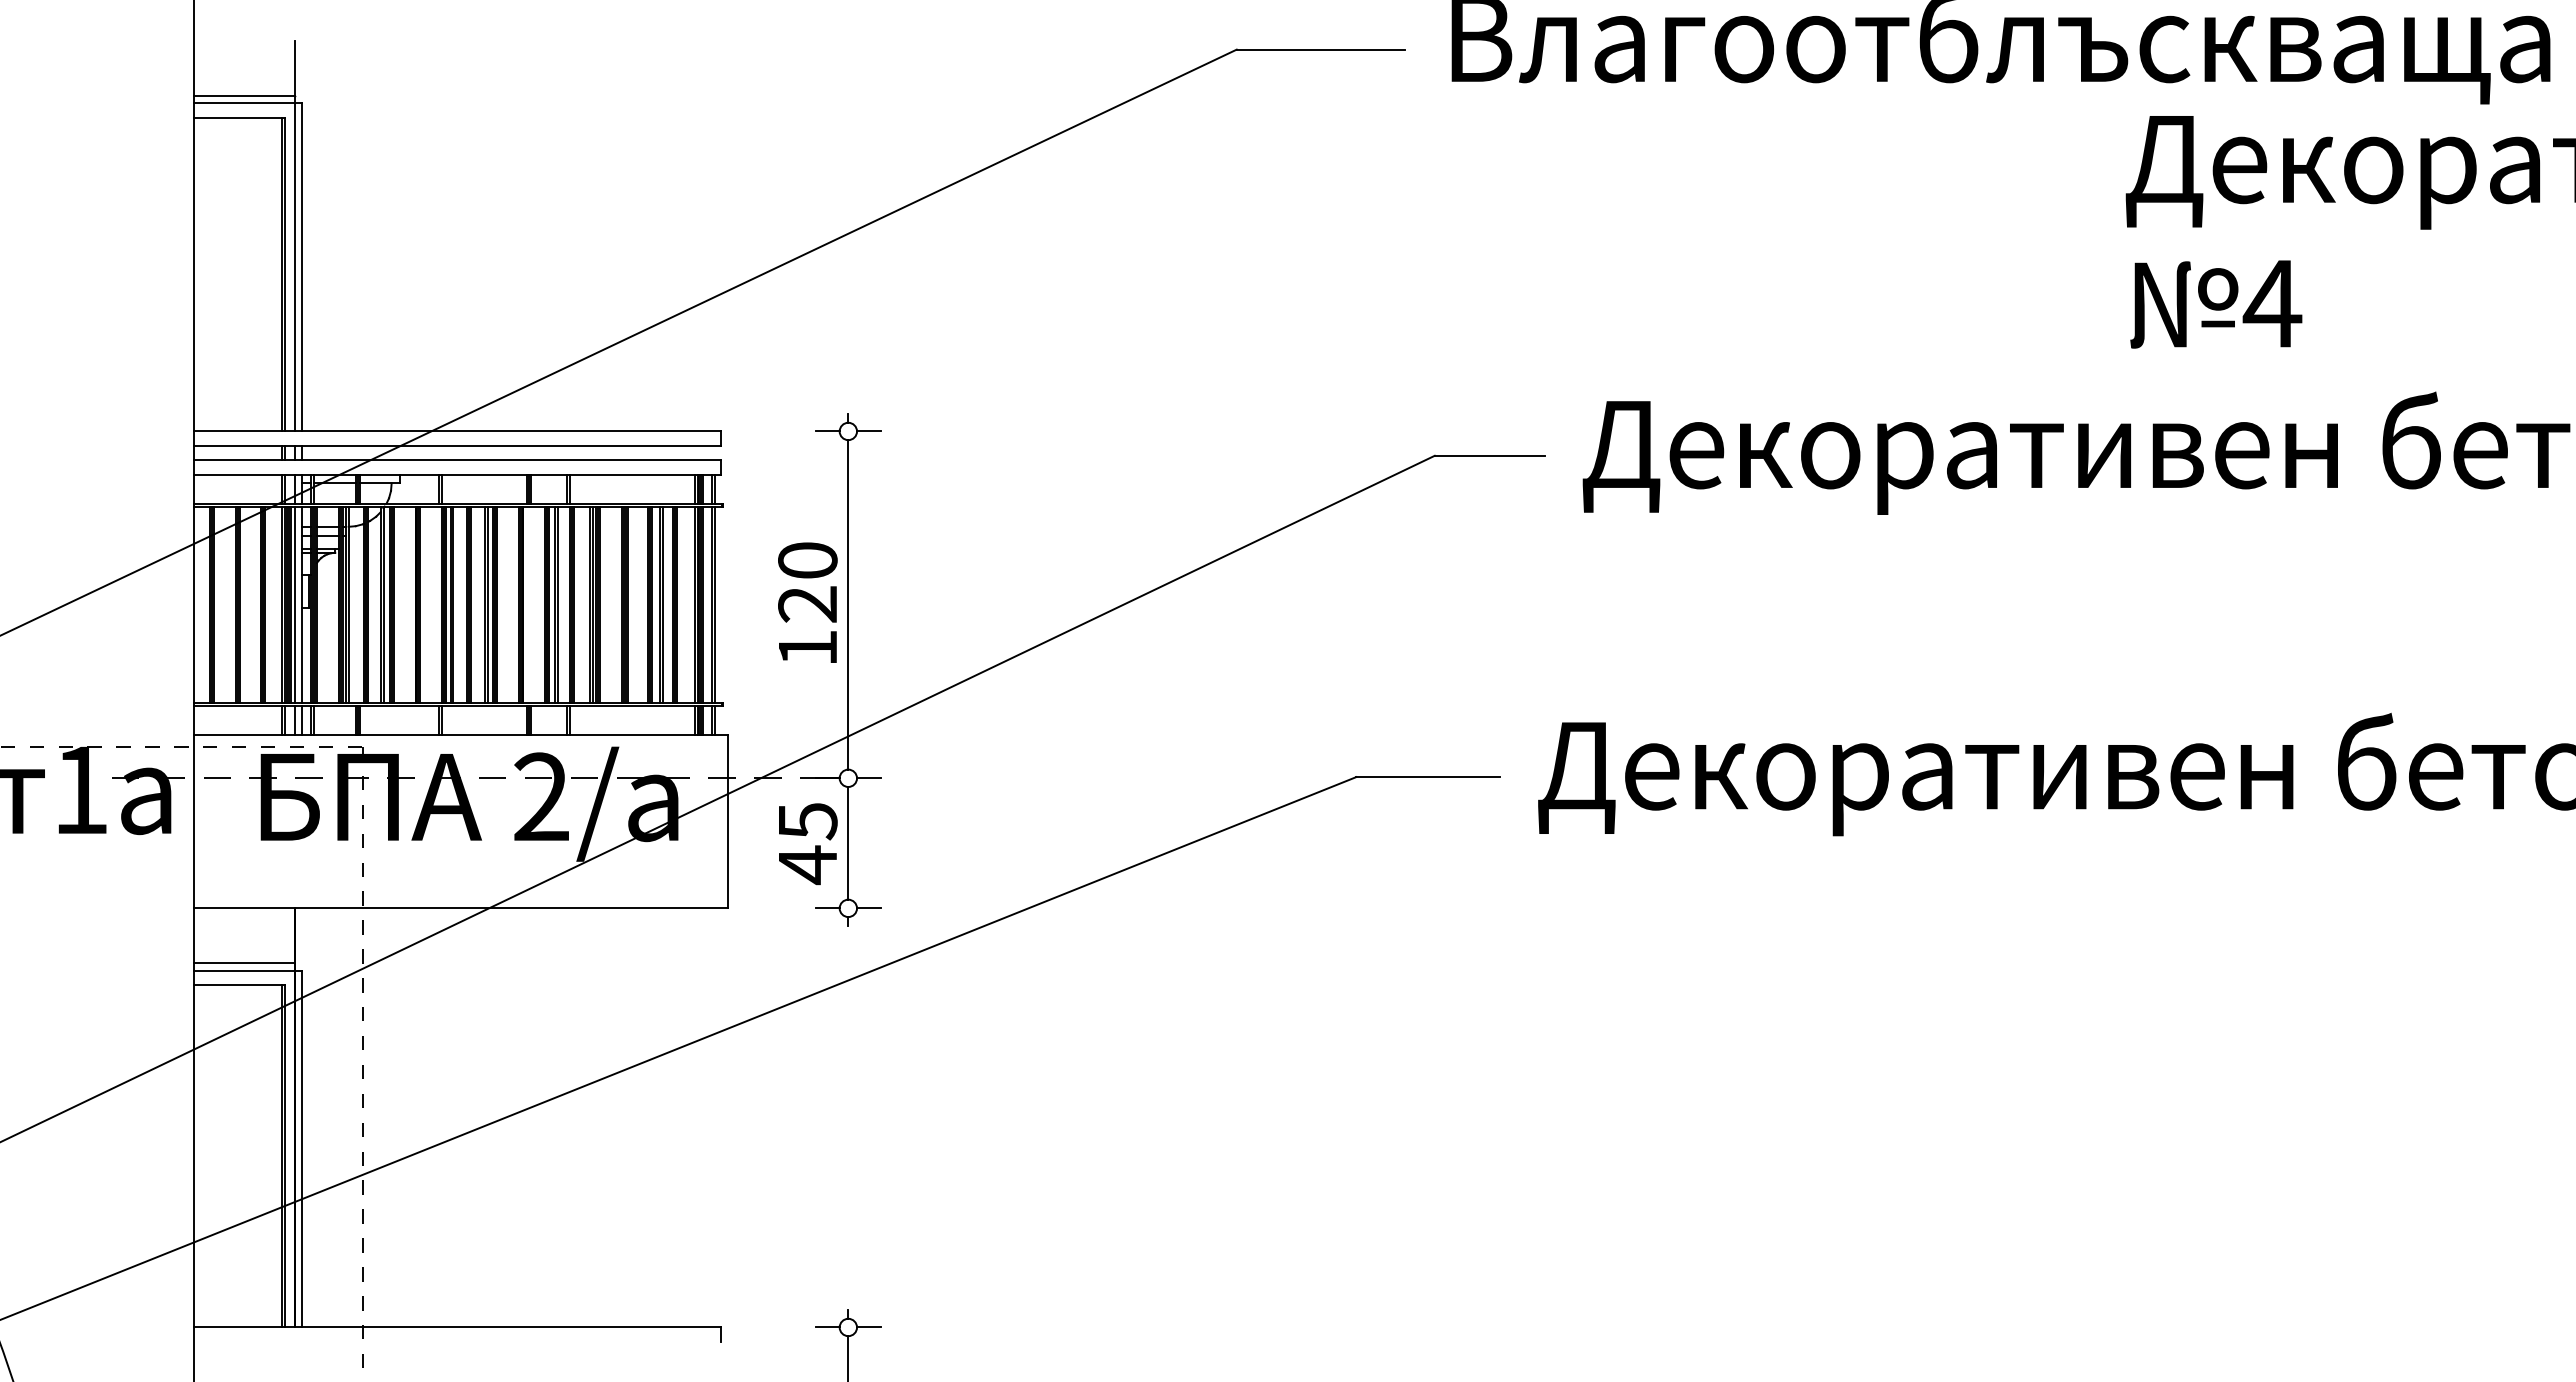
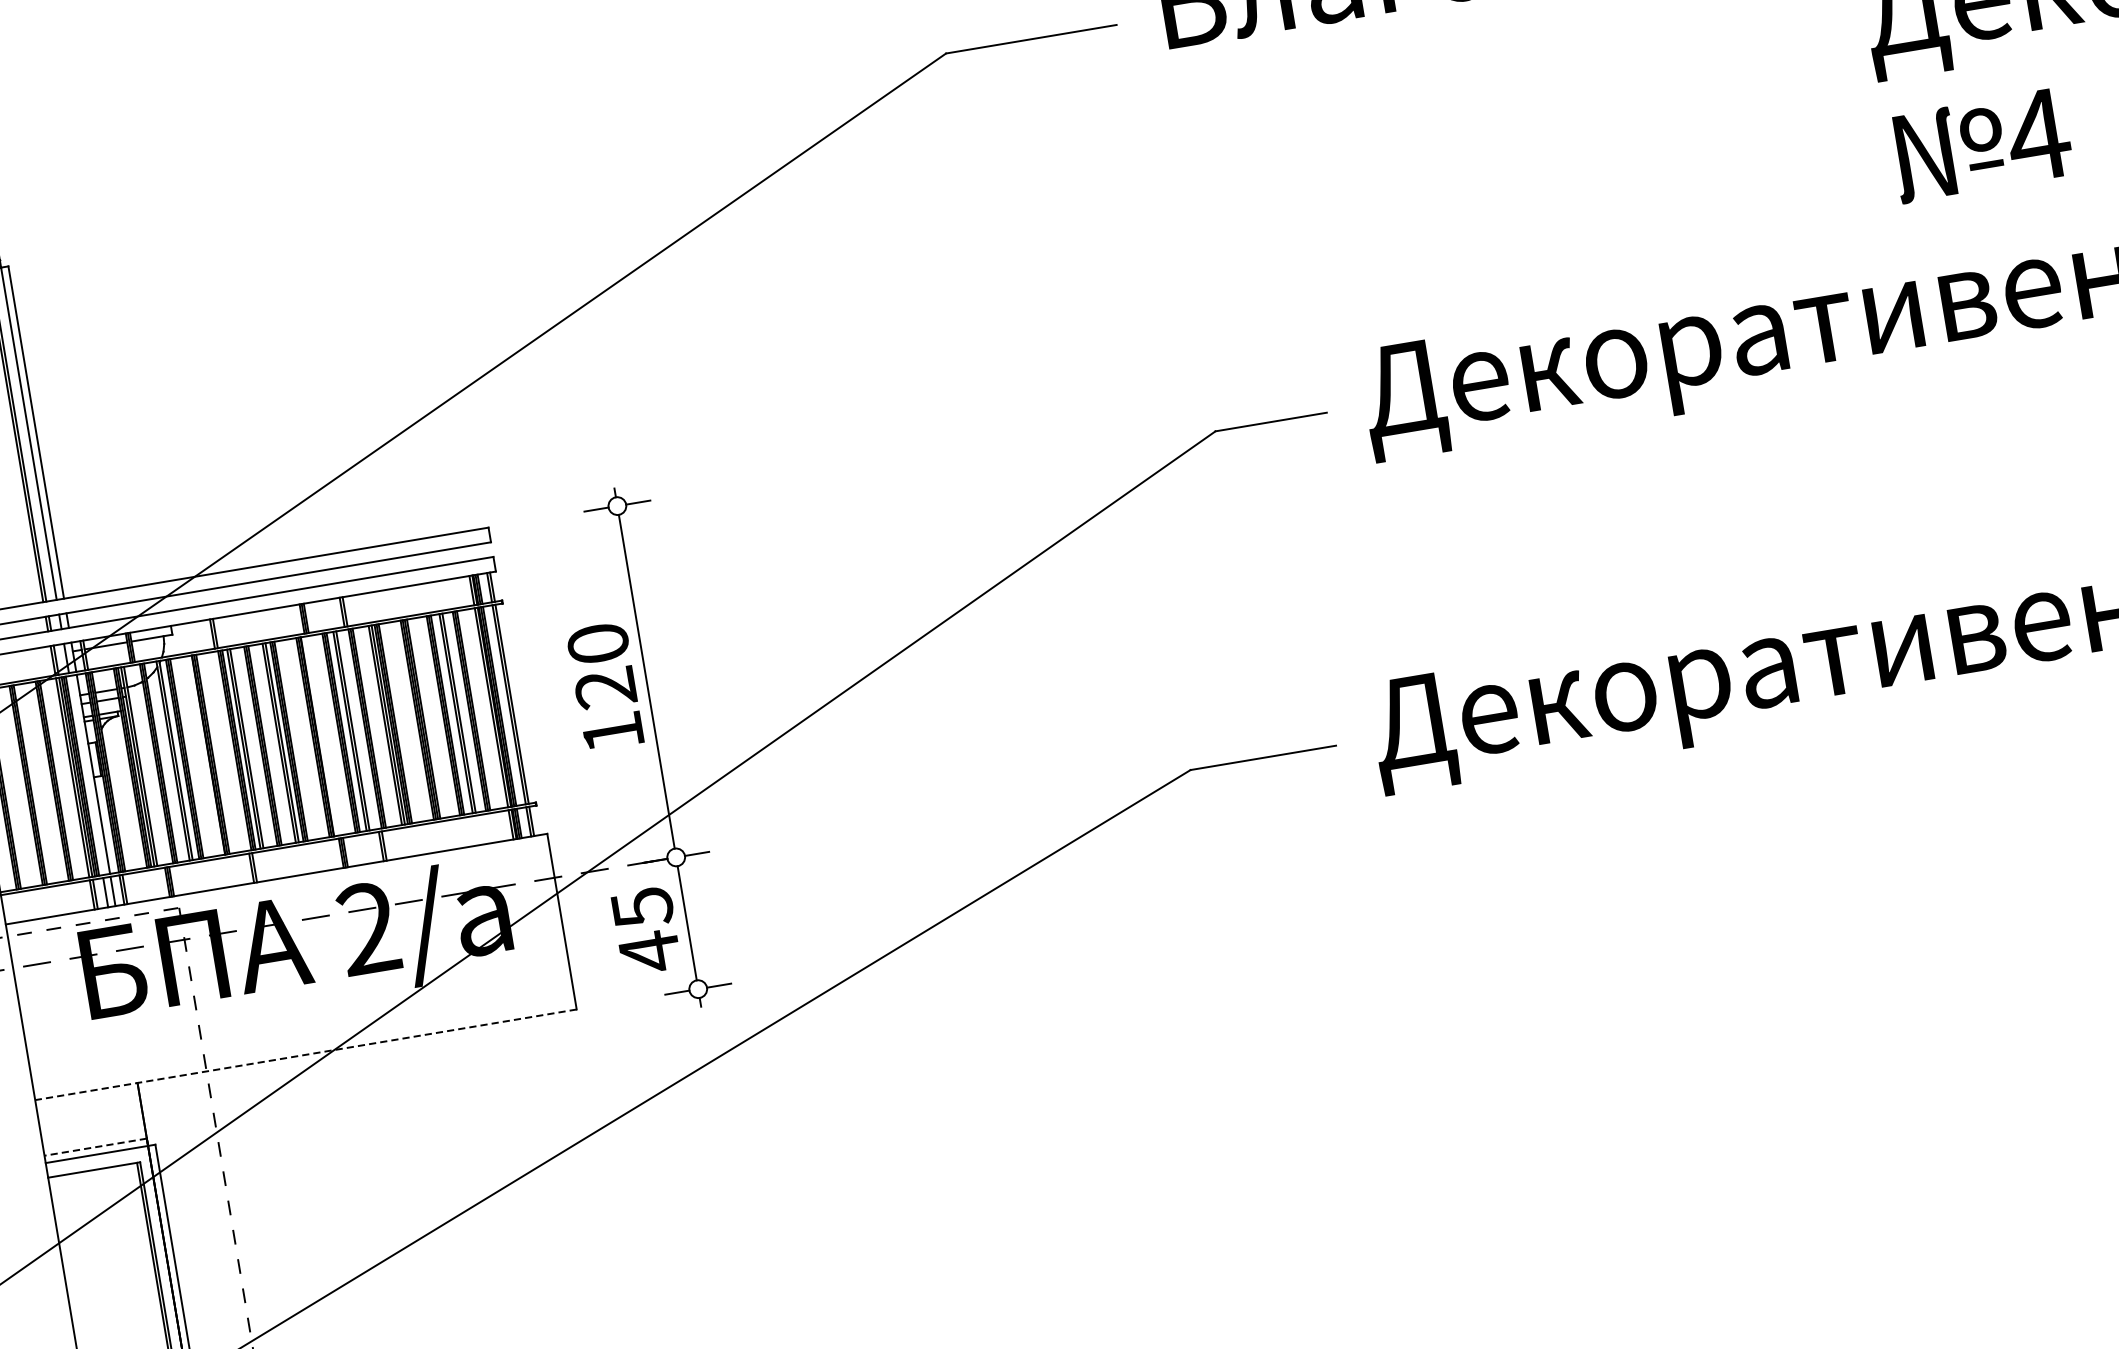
line: (294, 604) -> (85, 775), removed
line: (460, 908) -> (305, 1055), solid -> dashed
line: (244, 963) -> (95, 1147), solid -> dashed

